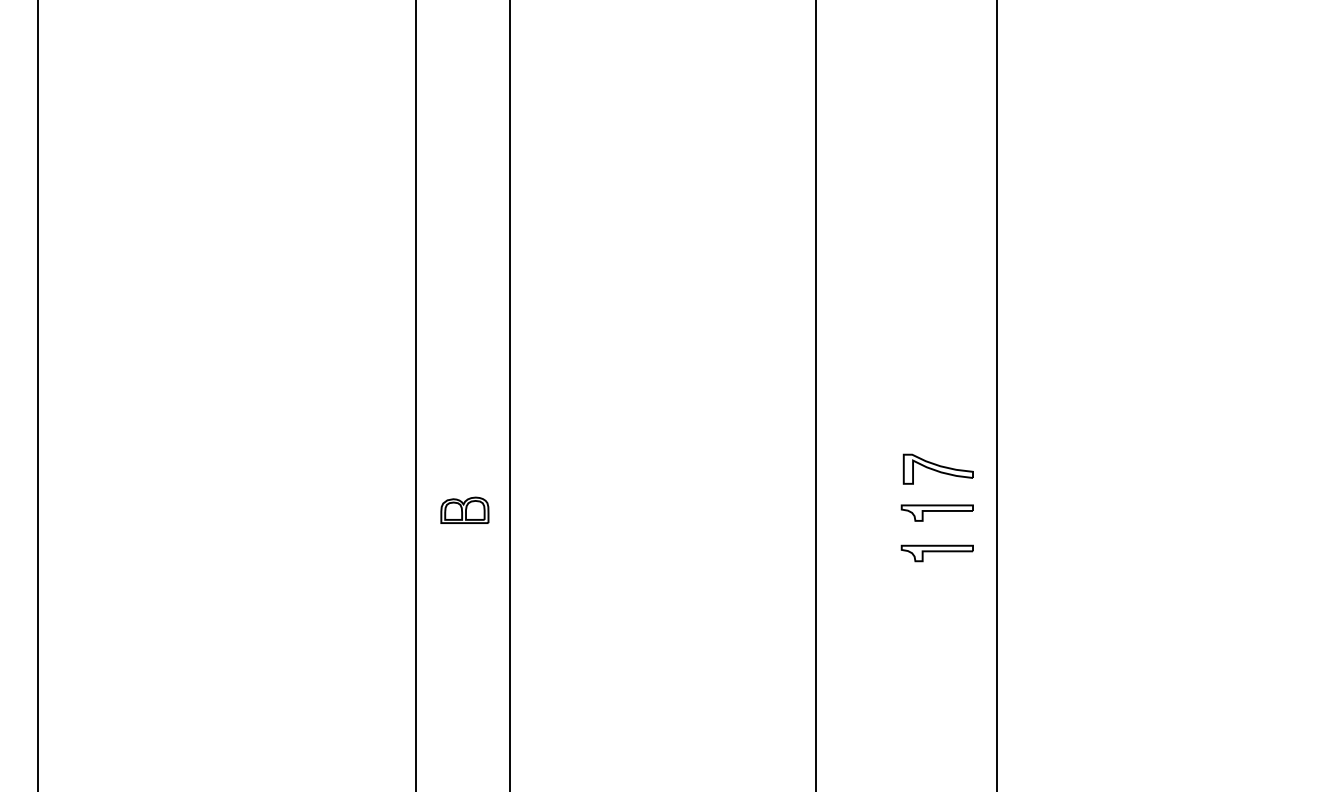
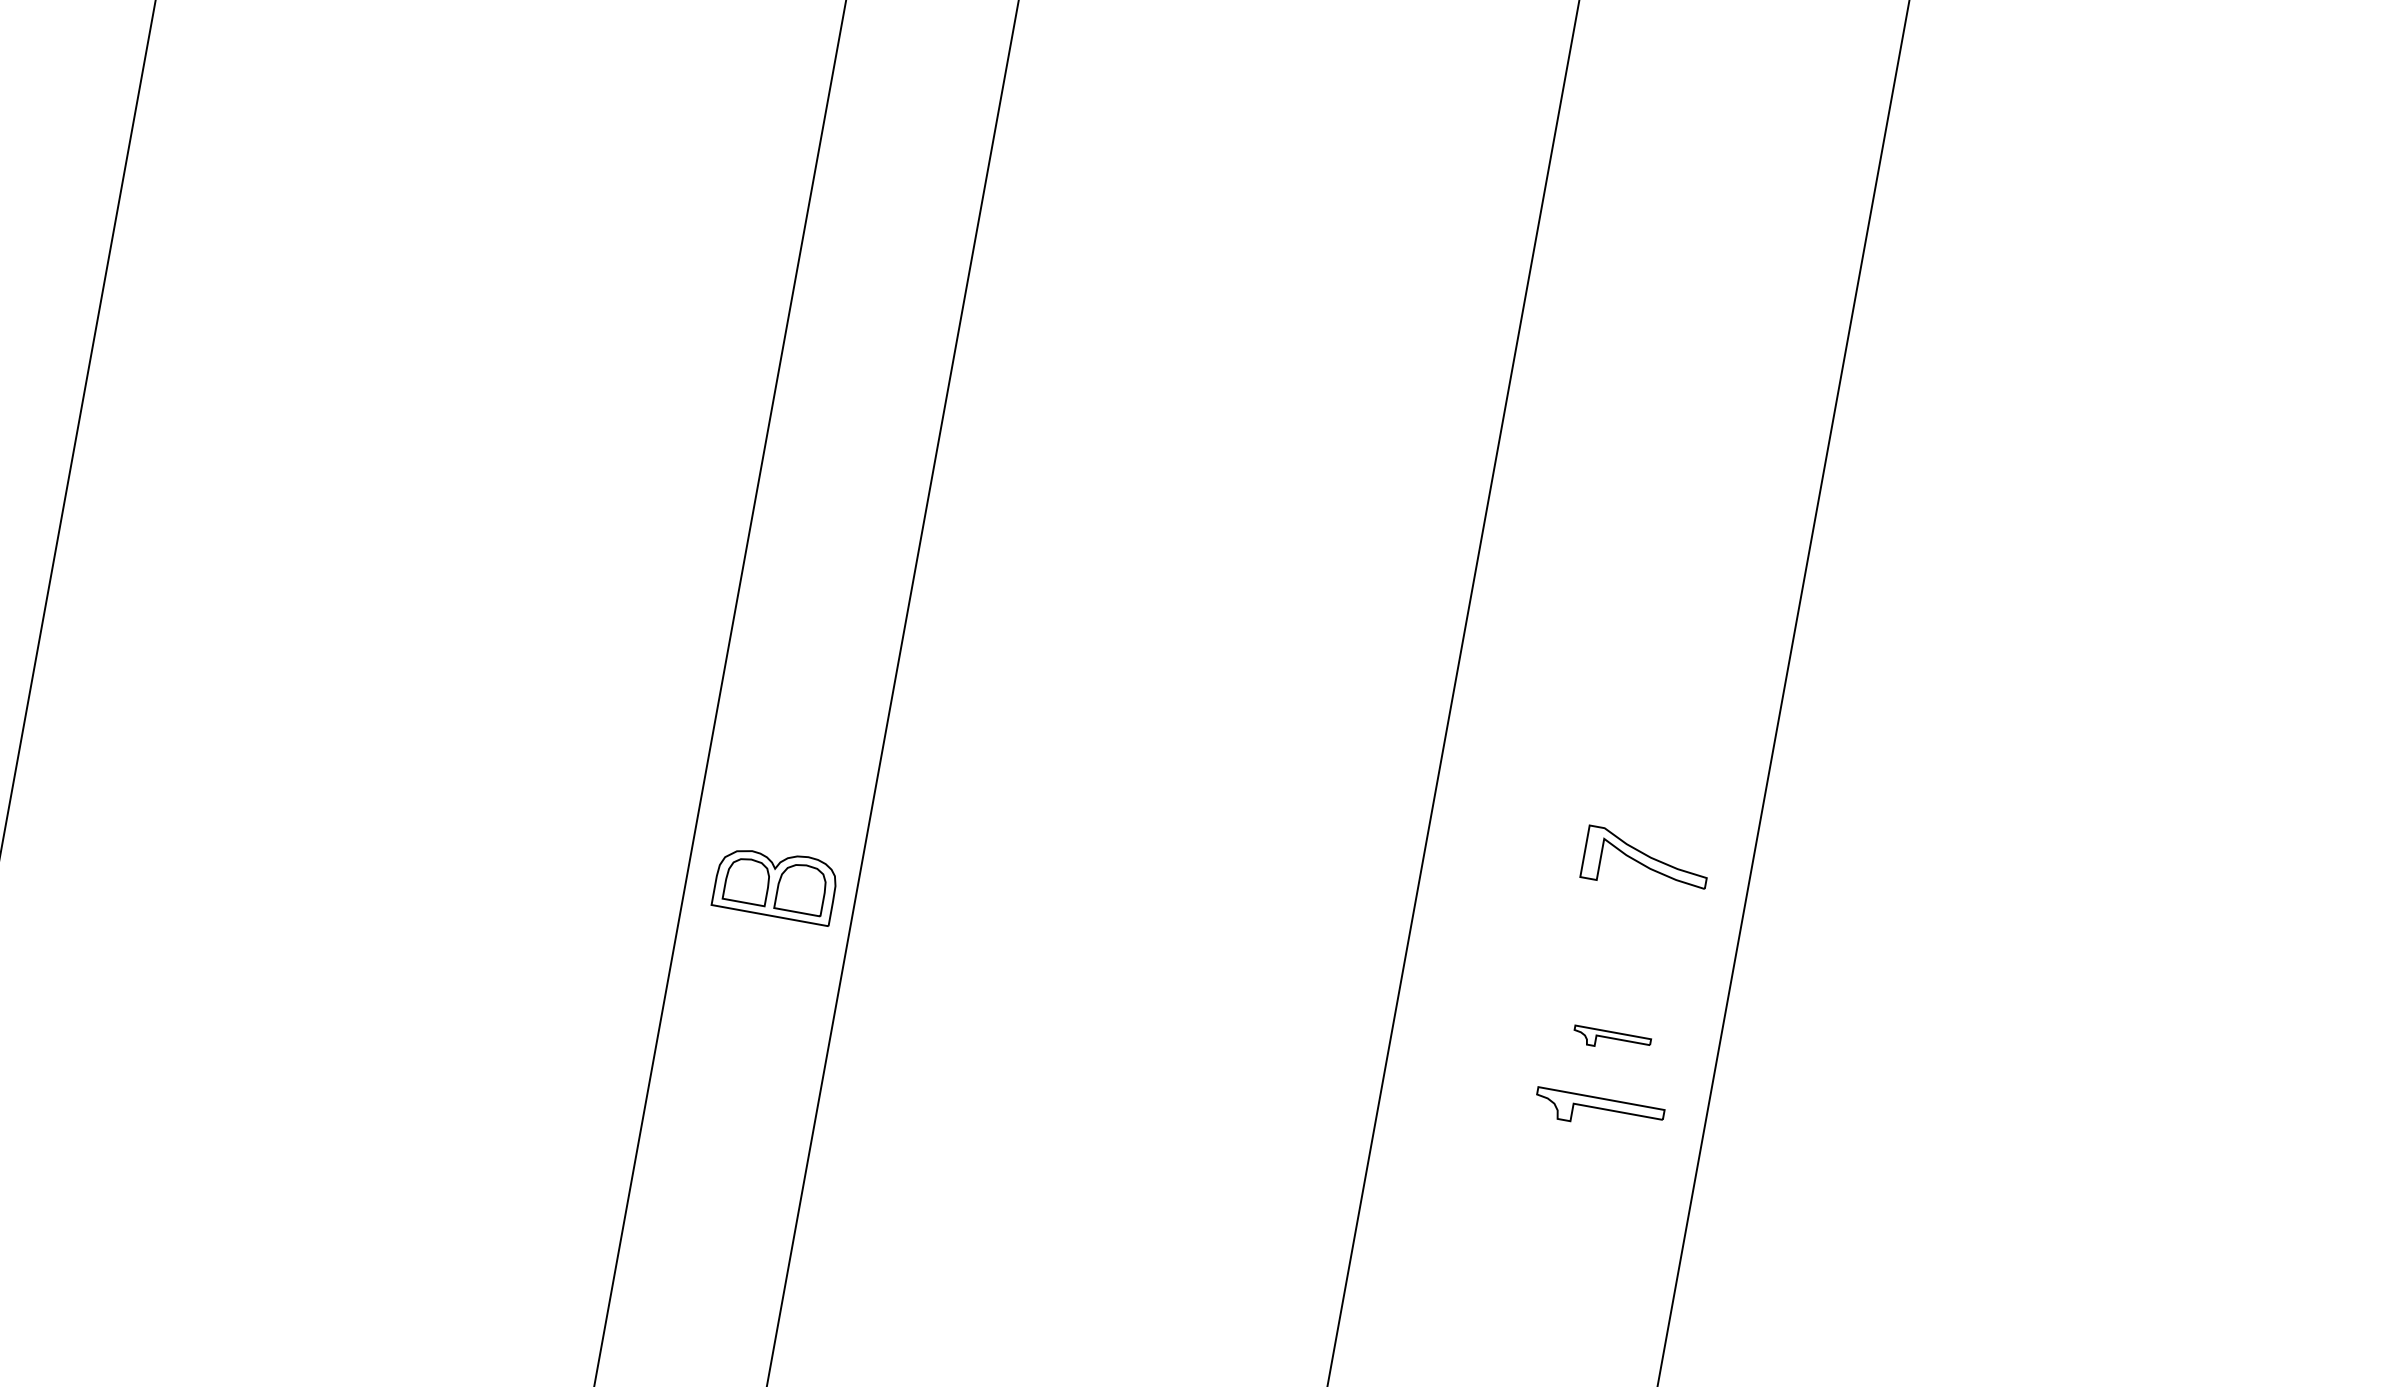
part: (937, 468) -> (1644, 860), moved
part: (464, 509) -> (775, 882), size x1.4
part: (936, 512) -> (1610, 1039), size x0.6

